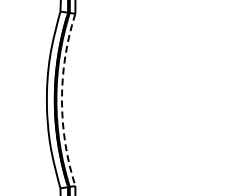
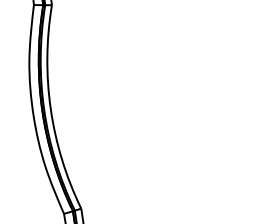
arc: (61, 99) -> (50, 108), dashed -> solid

